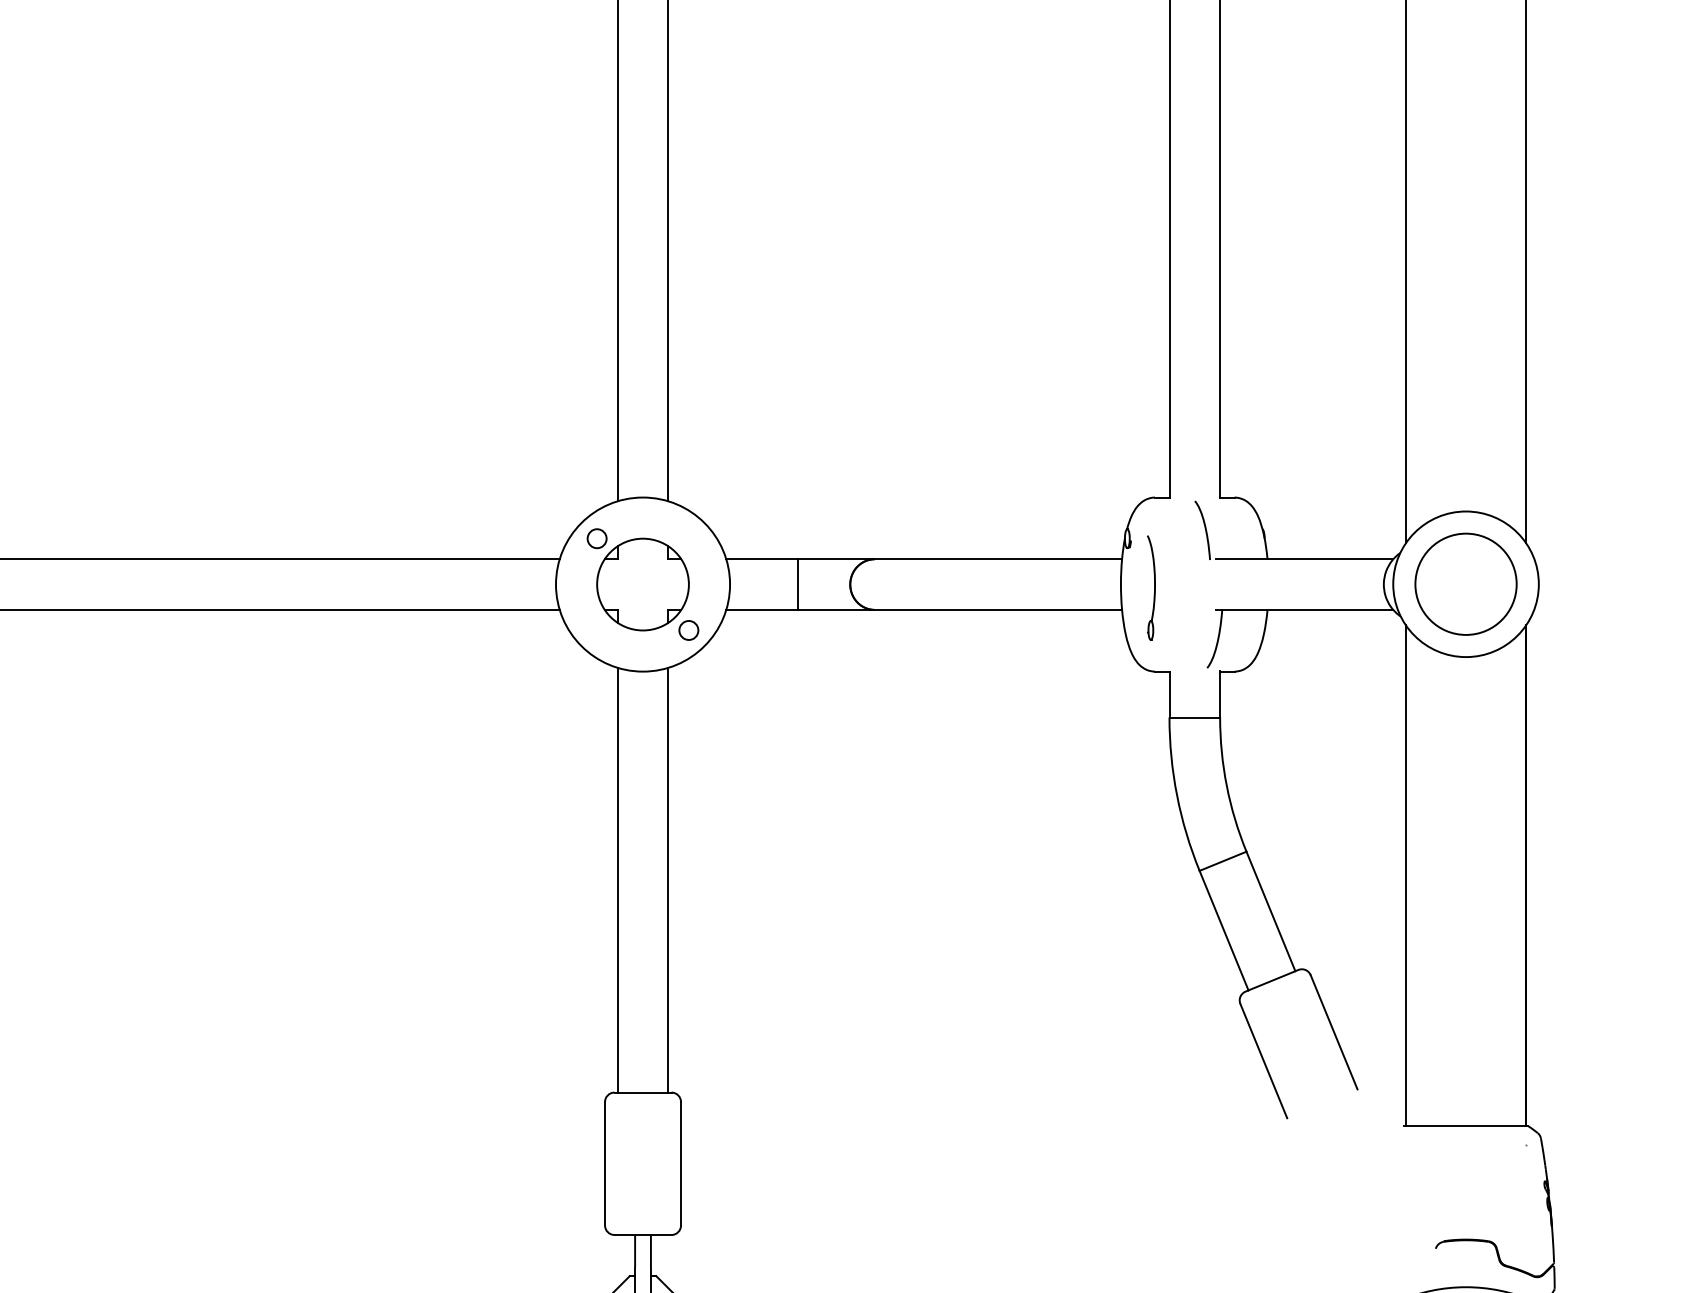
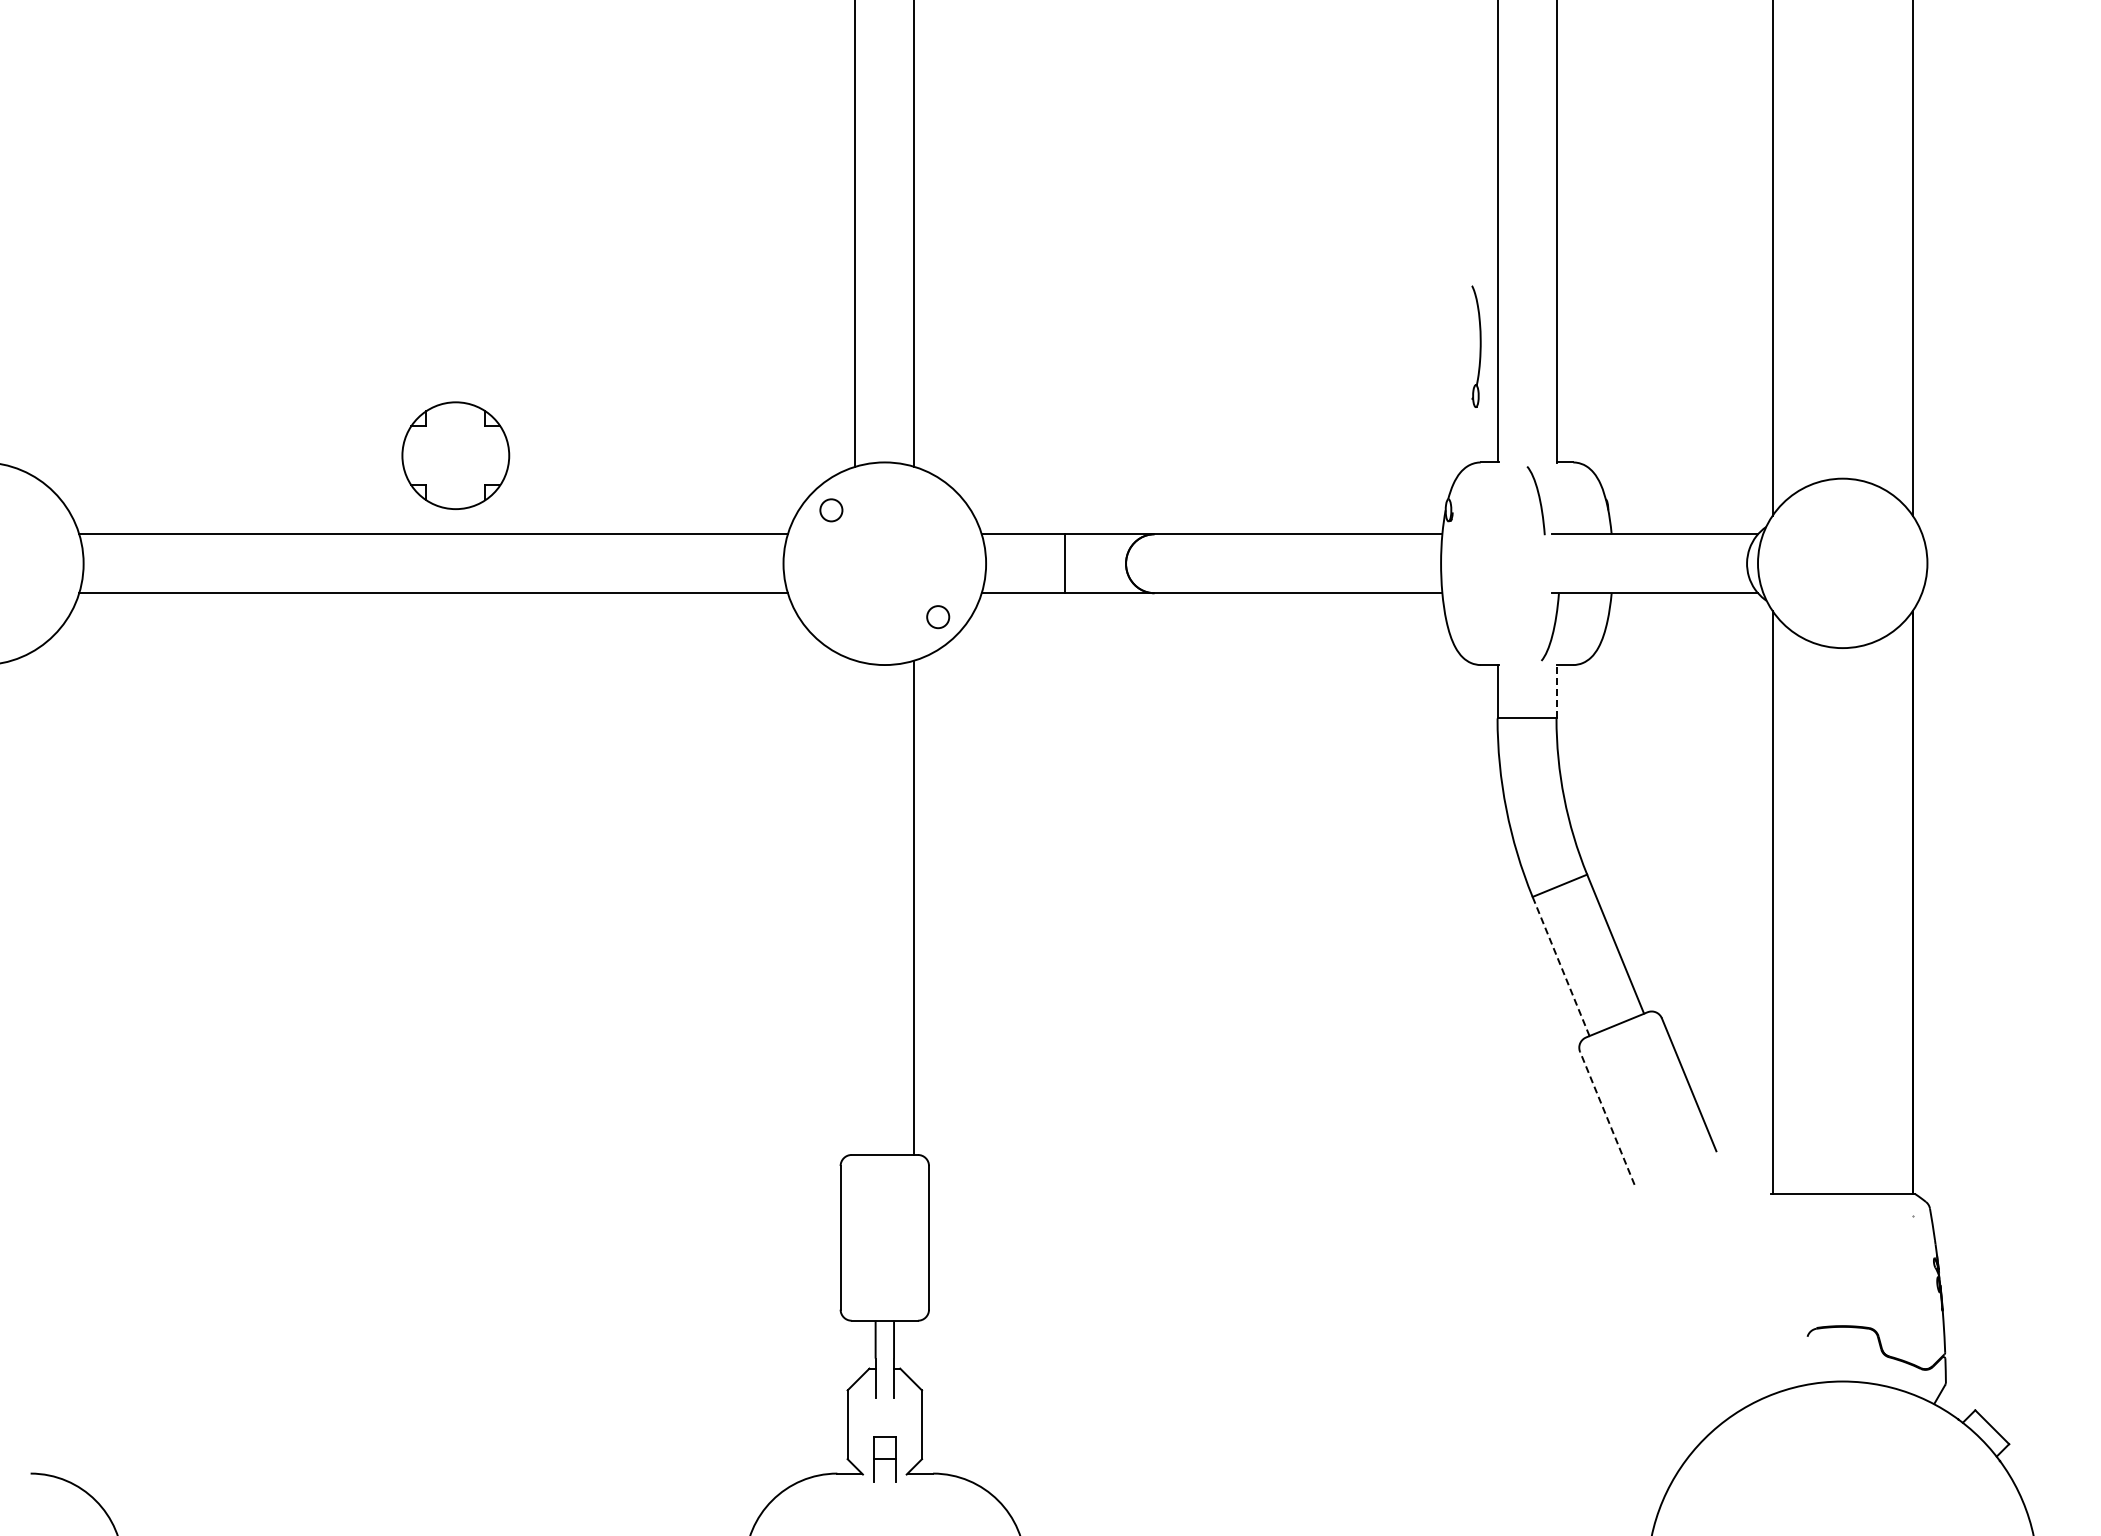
part: (642, 584) -> (455, 455), moved
circle: (1465, 584) -> (1842, 563), removed
part: (1151, 587) -> (1476, 346), moved
line: (1220, 694) -> (1556, 691), solid -> dashed
line: (617, 879) -> (855, 907), removed
line: (1223, 930) -> (1560, 966), solid -> dashed
line: (1263, 1061) -> (1607, 1118), solid -> dashed

